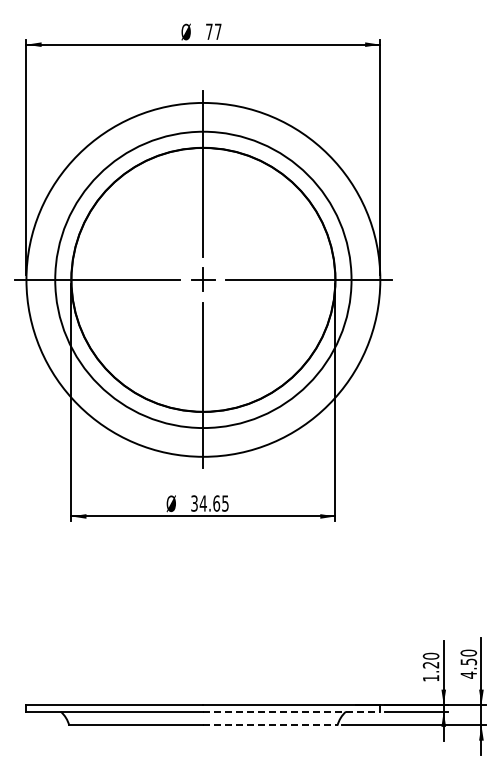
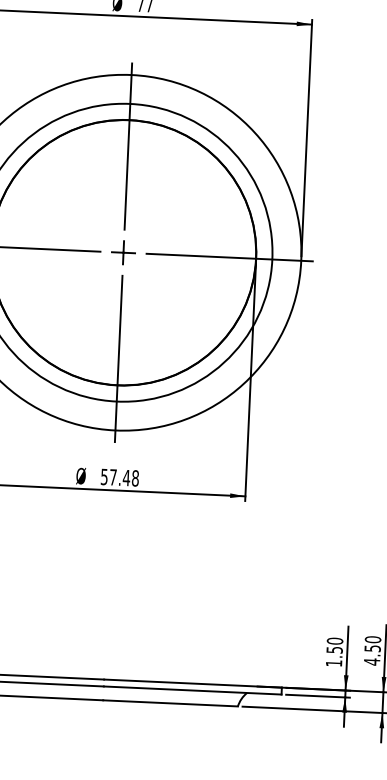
text: (209, 503) -> (119, 477), 34.65 -> 57.48
text: (430, 665) -> (334, 650), 1.20 -> 1.50
line: (292, 711) -> (193, 690), dashed -> solid
line: (270, 725) -> (170, 703), dashed -> solid

